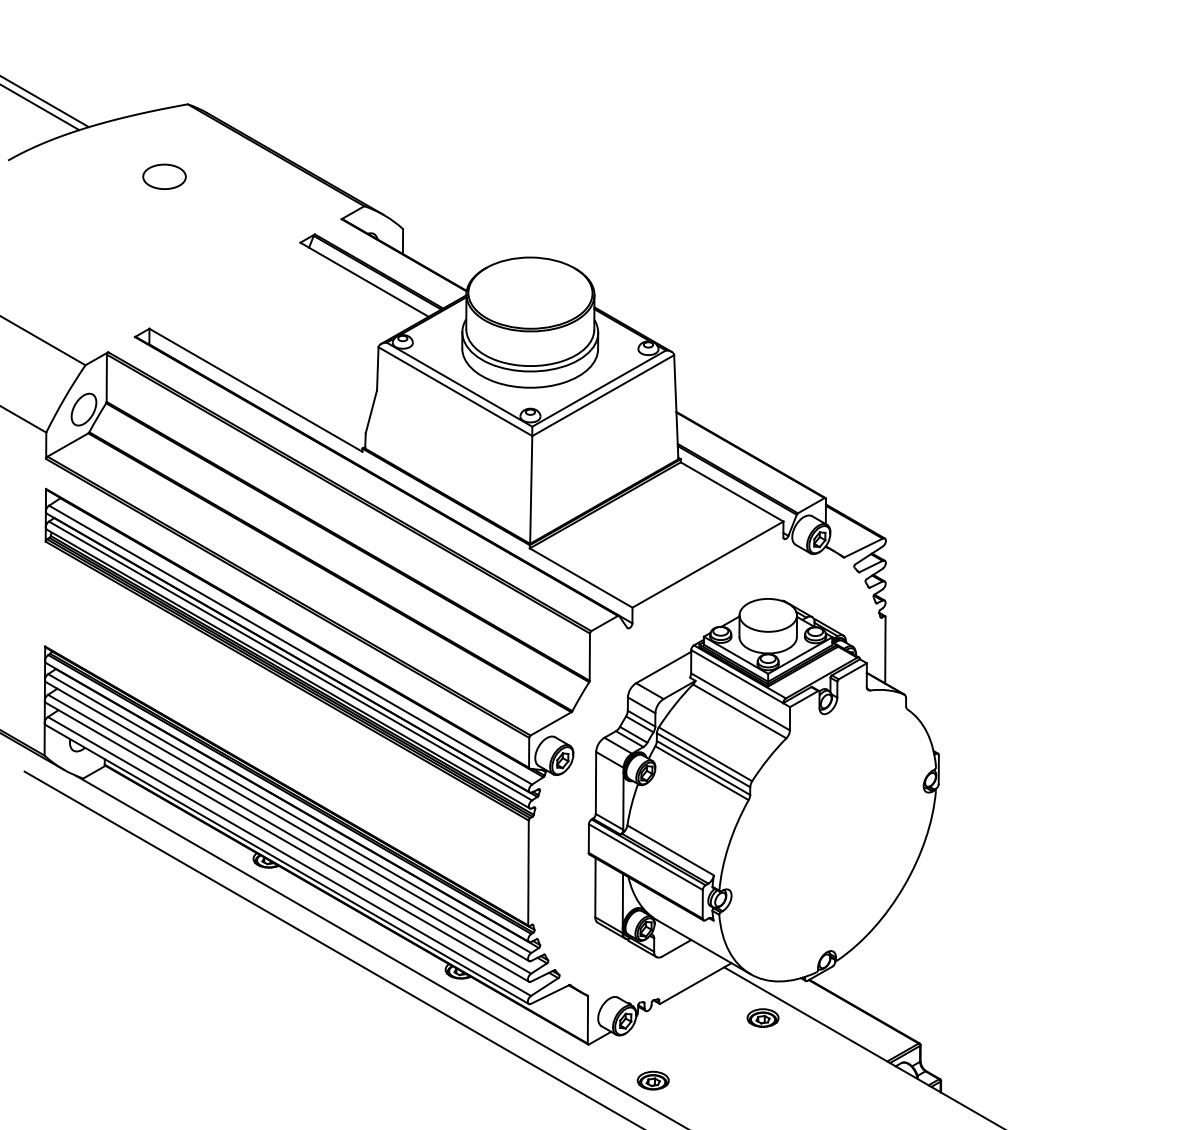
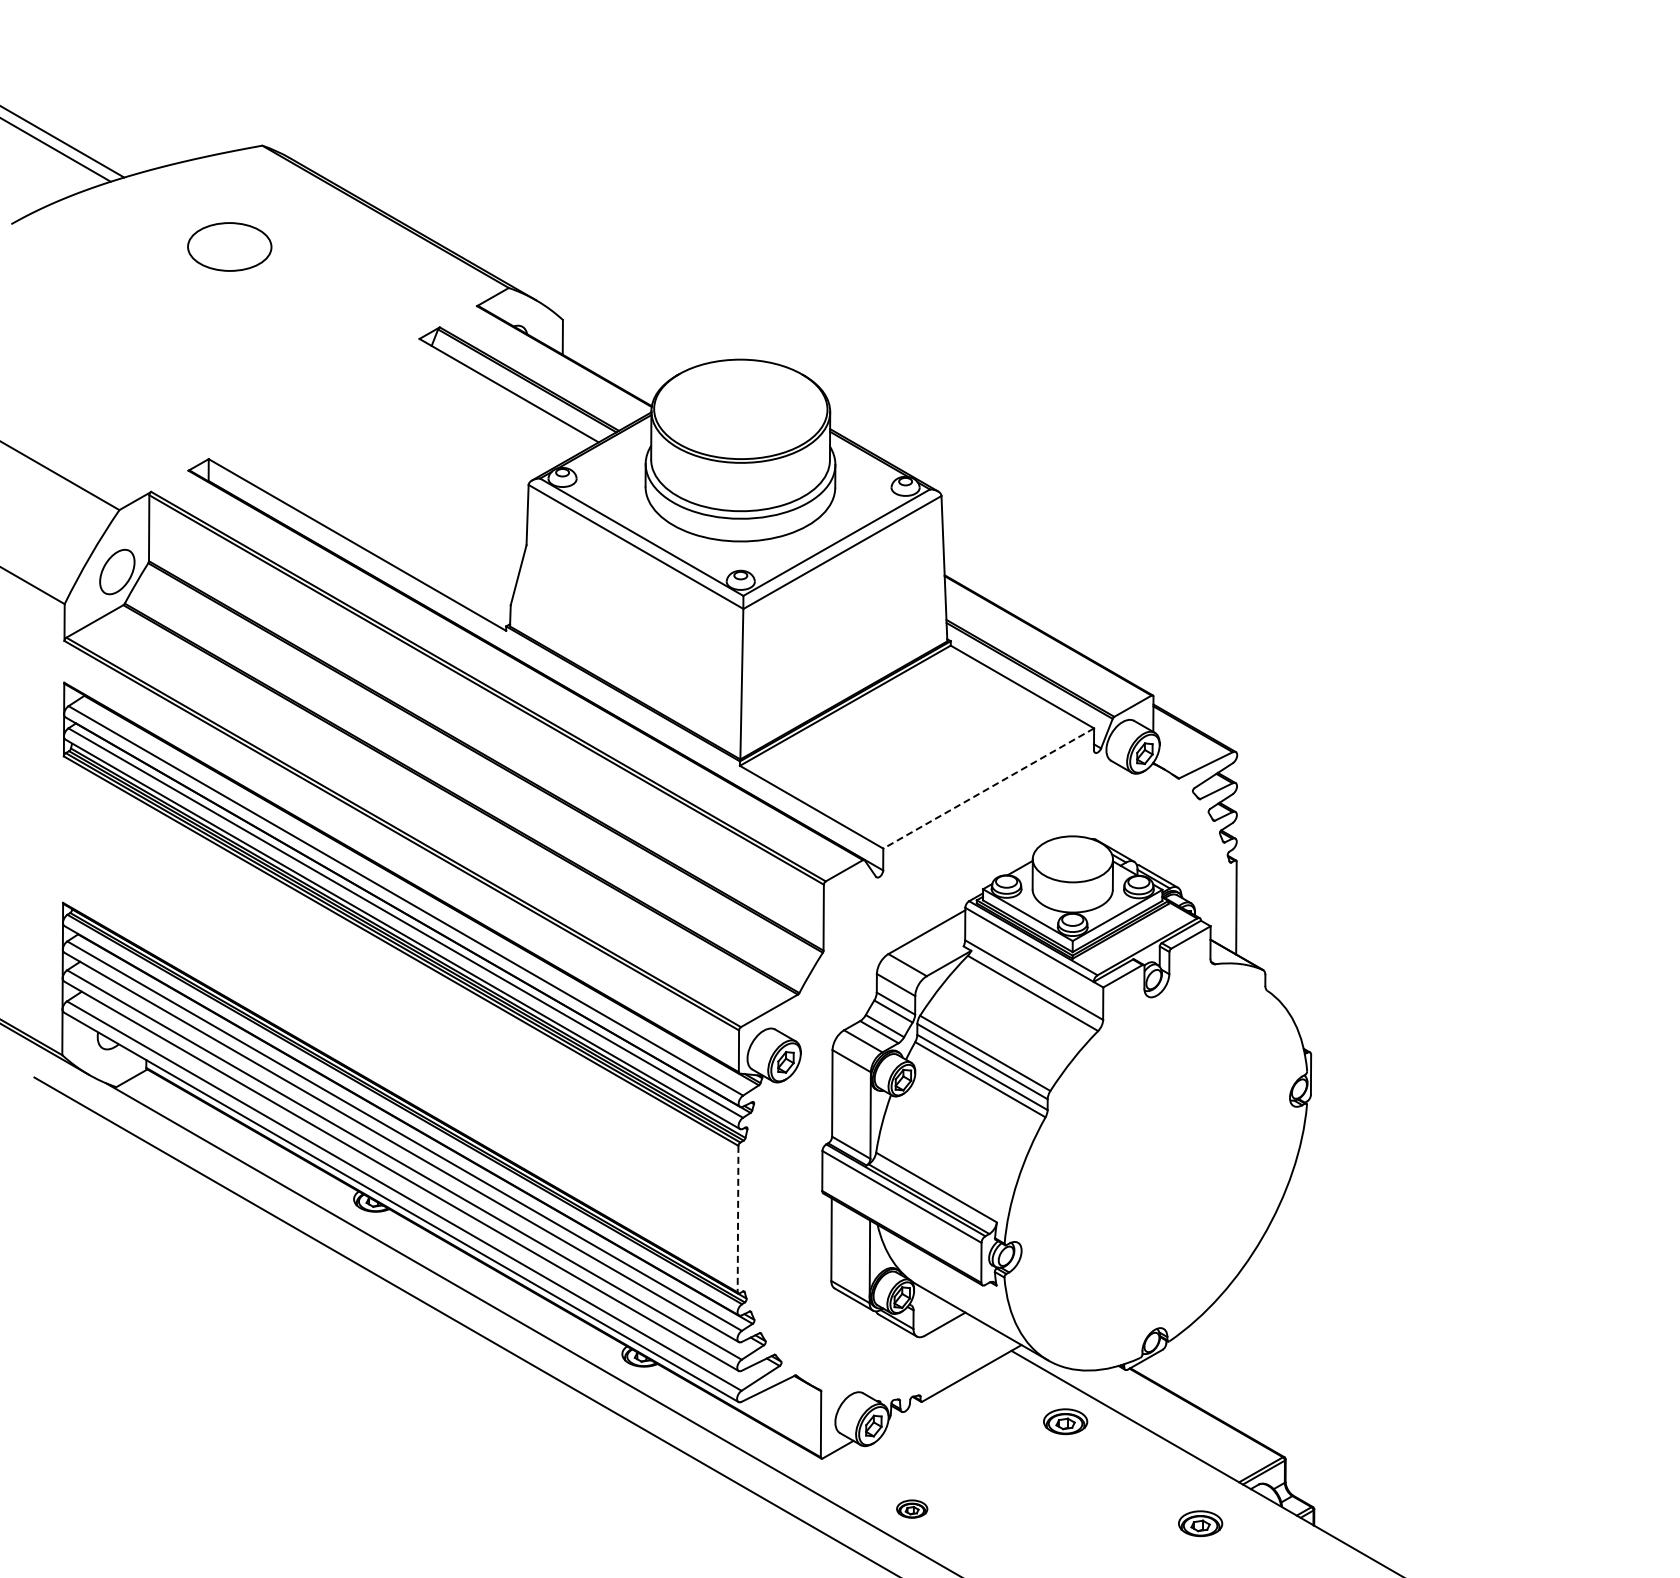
part: (164, 176) -> (229, 246), size x1.4
line: (707, 564) -> (988, 788), solid -> dashed
line: (528, 873) -> (738, 1219), solid -> dashed
part: (652, 1080) -> (911, 1508), size x0.7
part: (859, 1090) -> (1200, 1523), added

